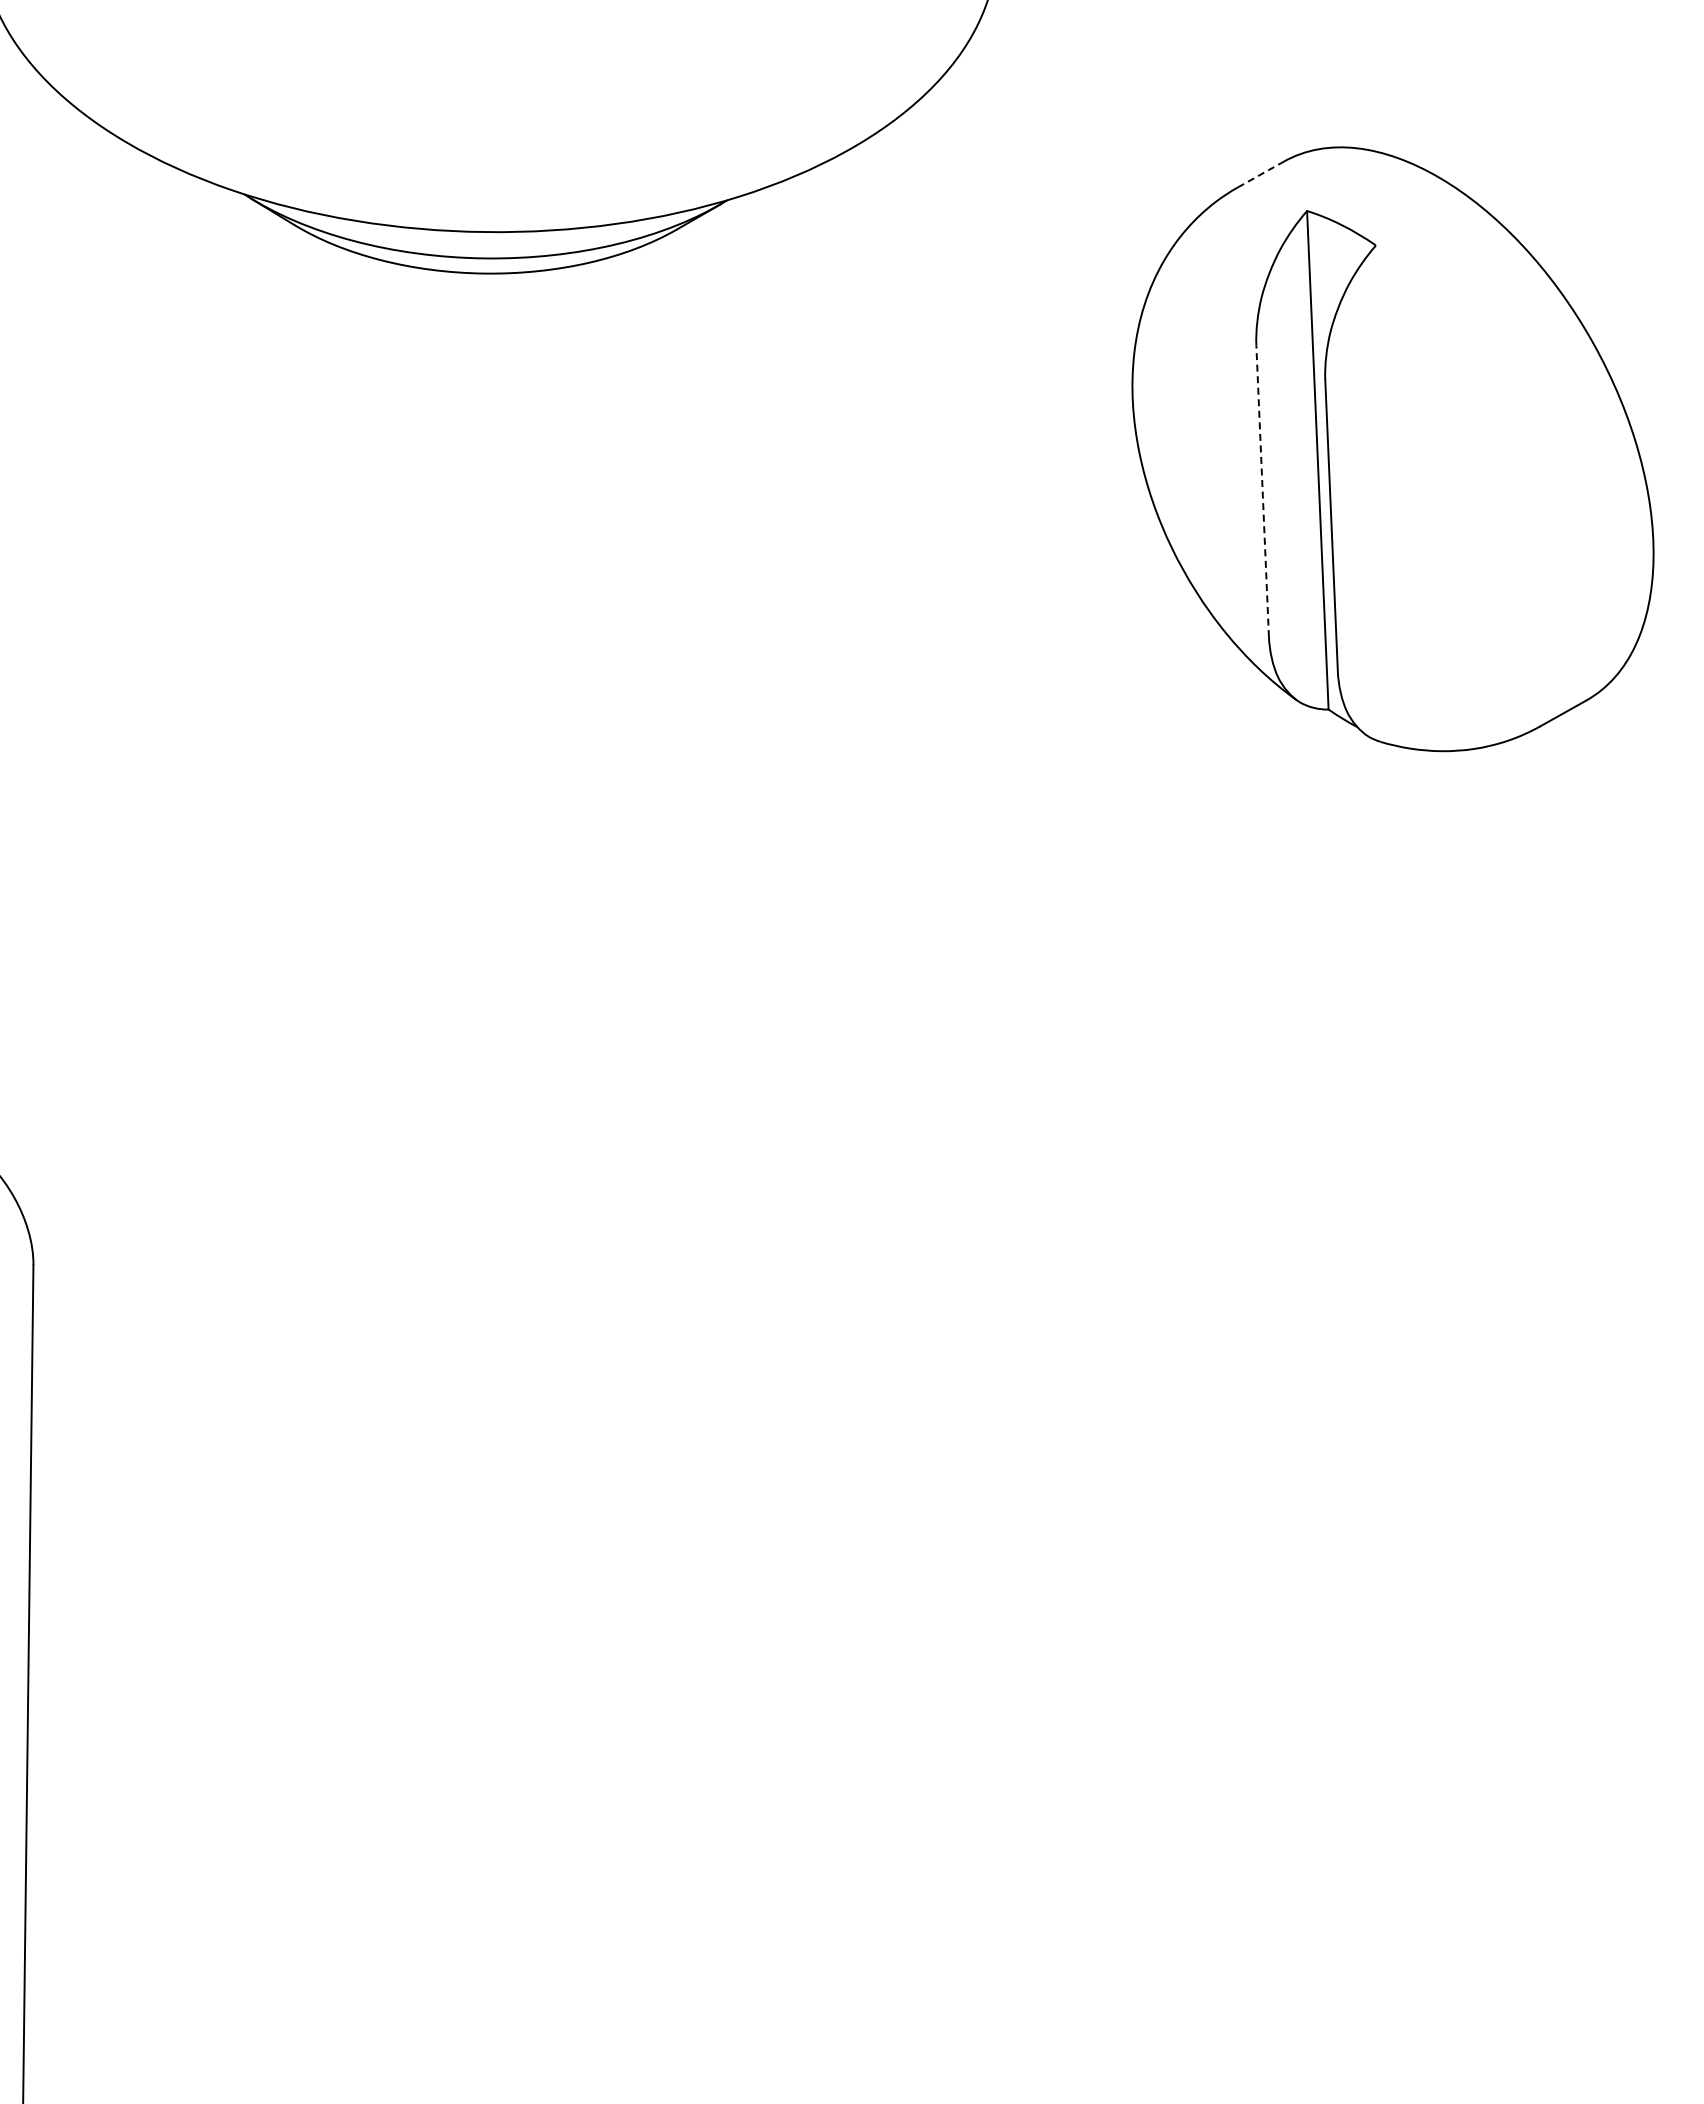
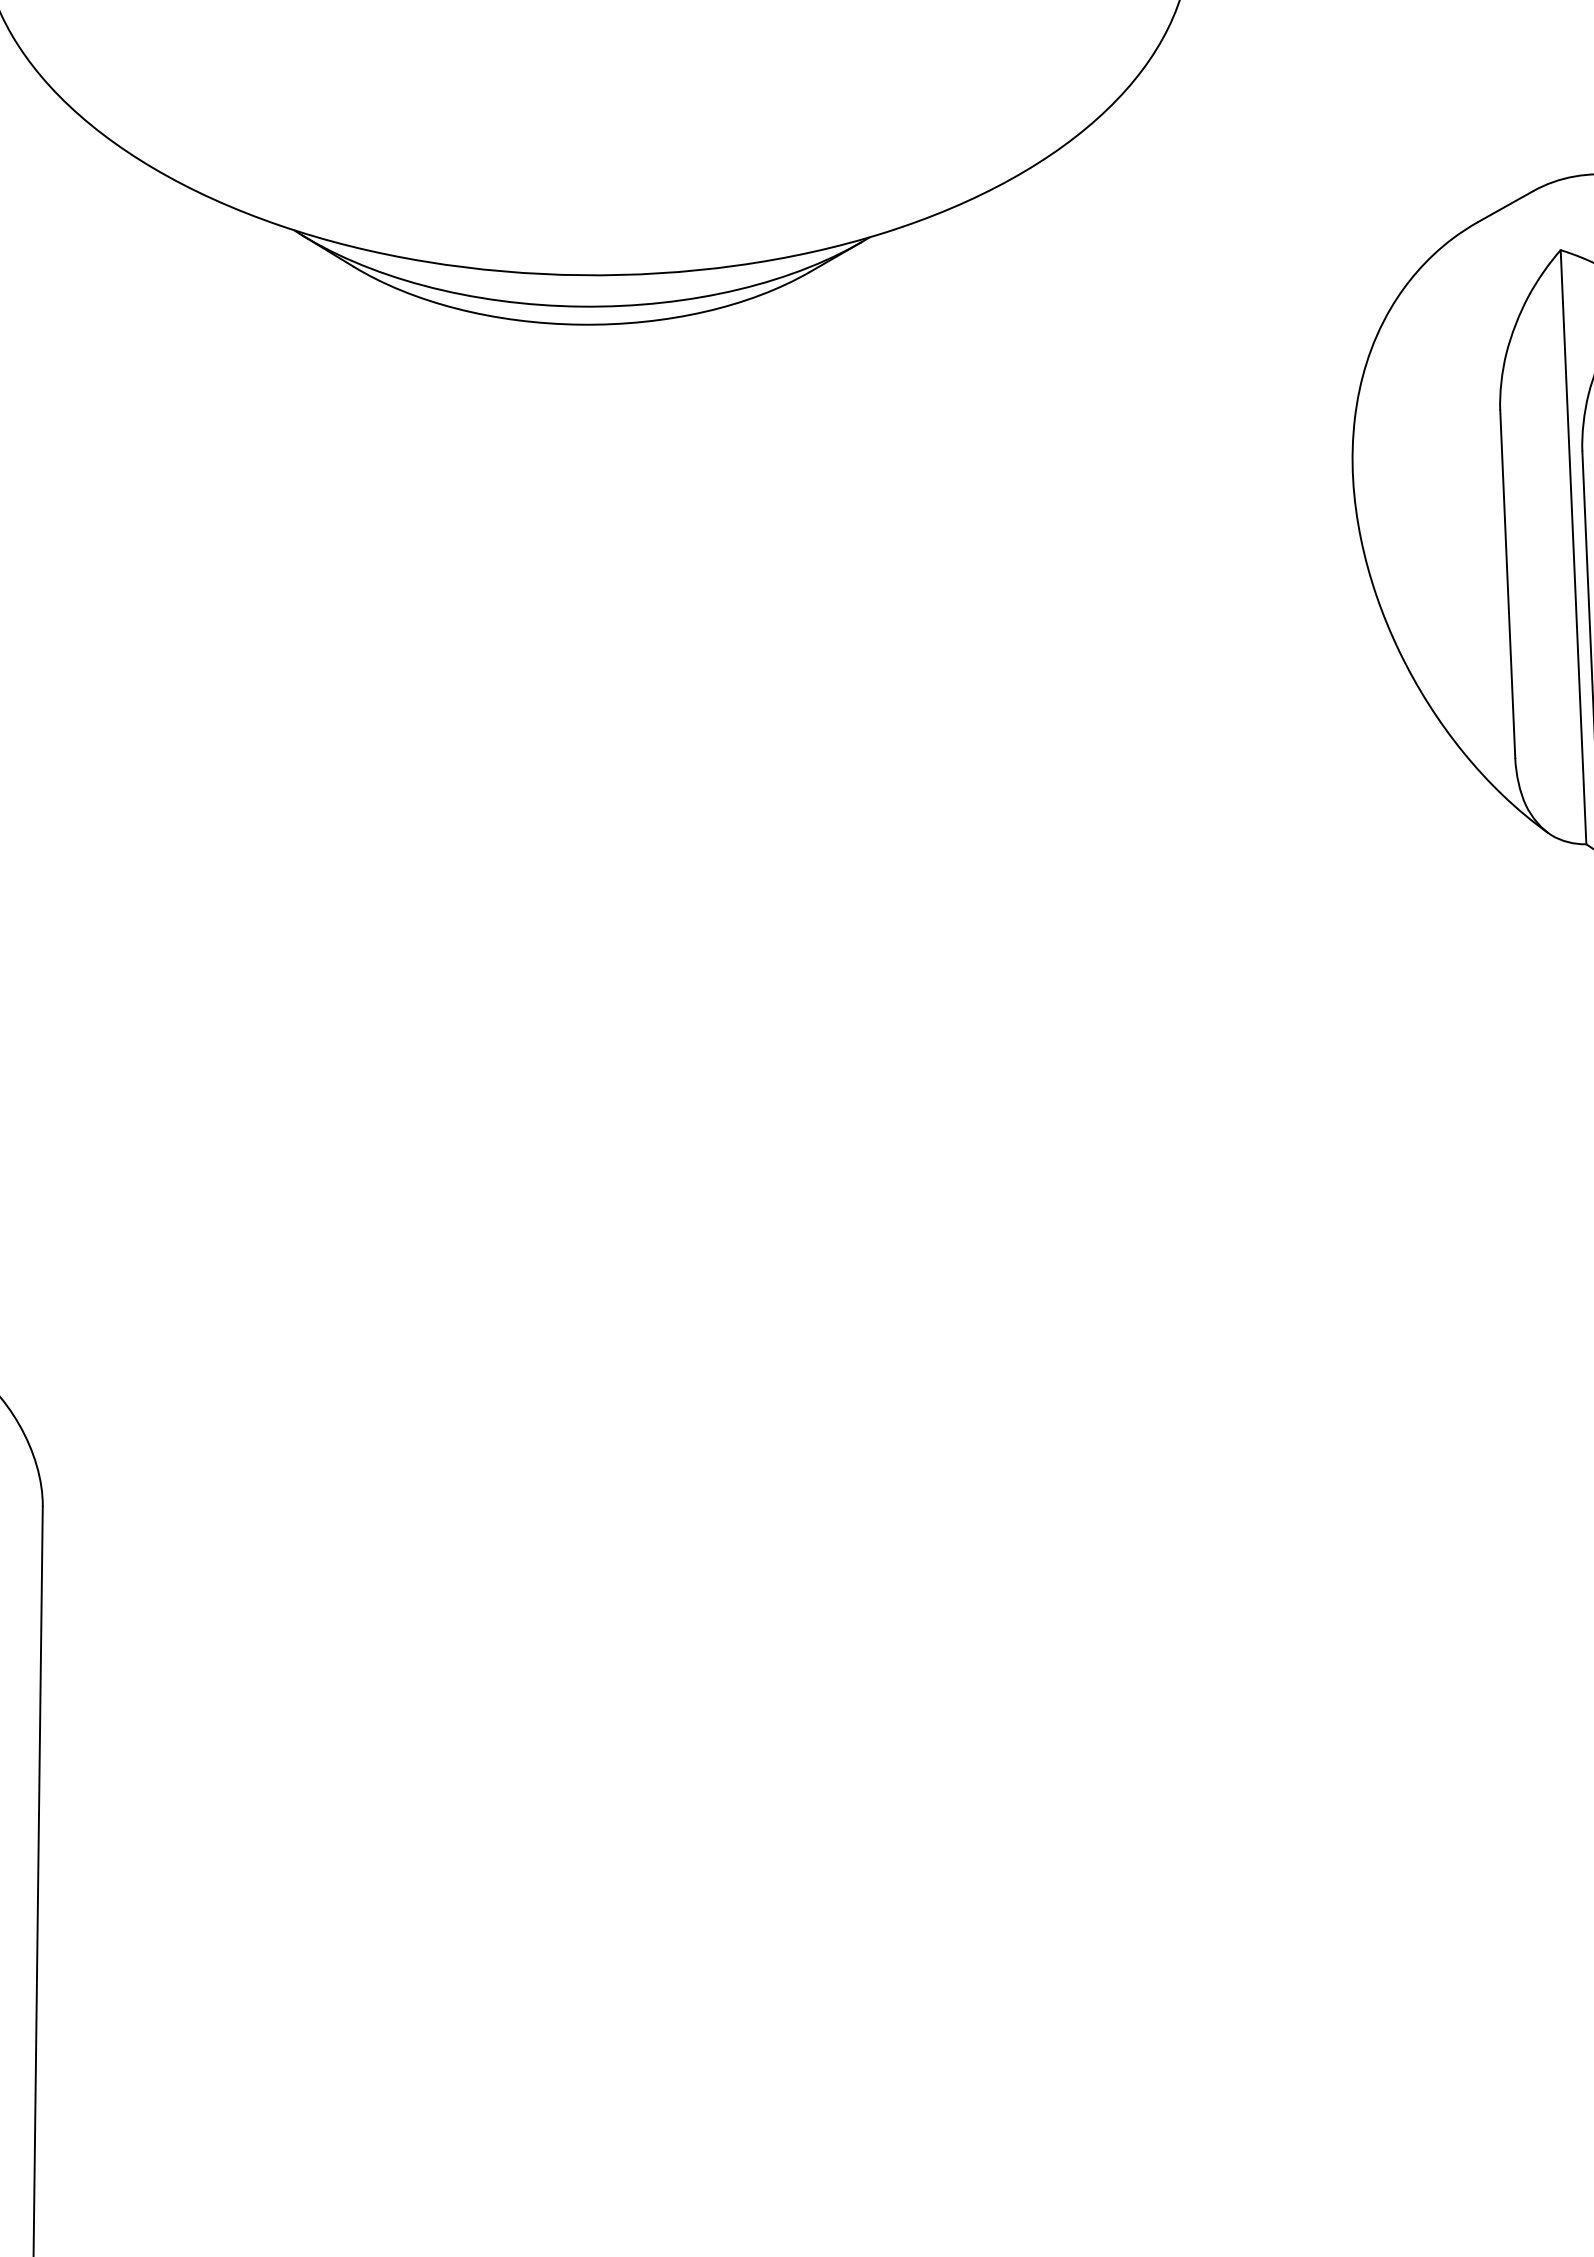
line: (1261, 174) -> (1506, 206), dashed -> solid
line: (1262, 491) -> (1507, 584), dashed -> solid

